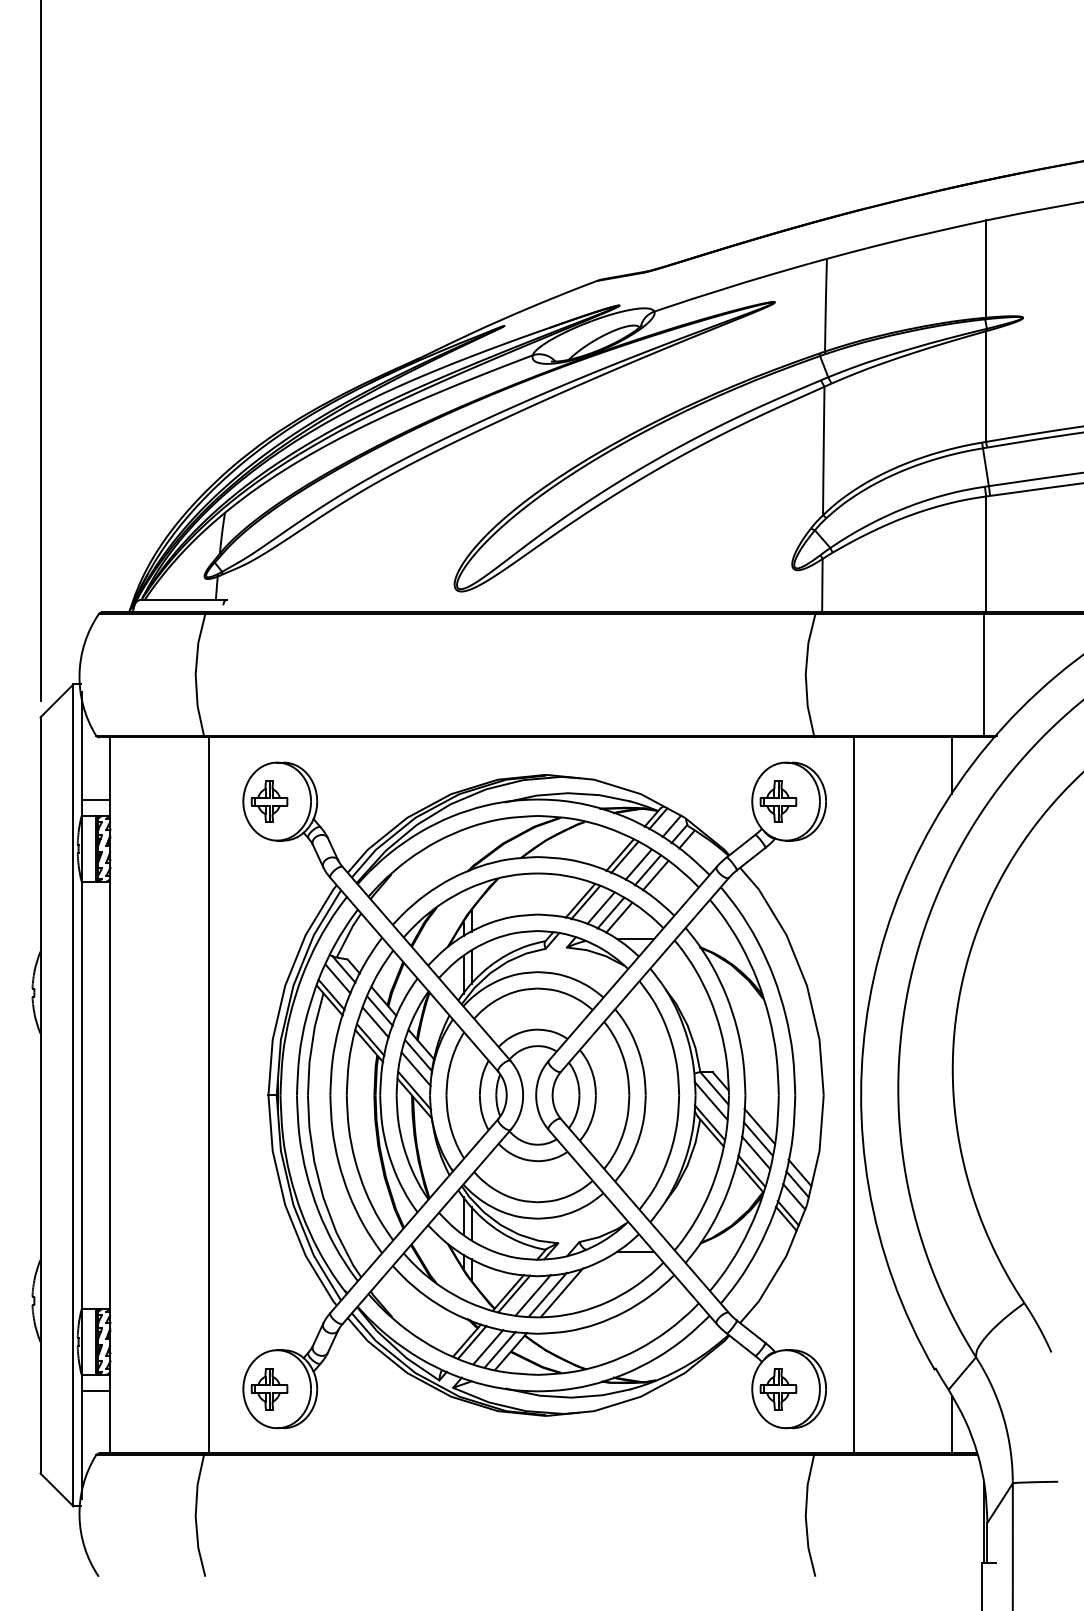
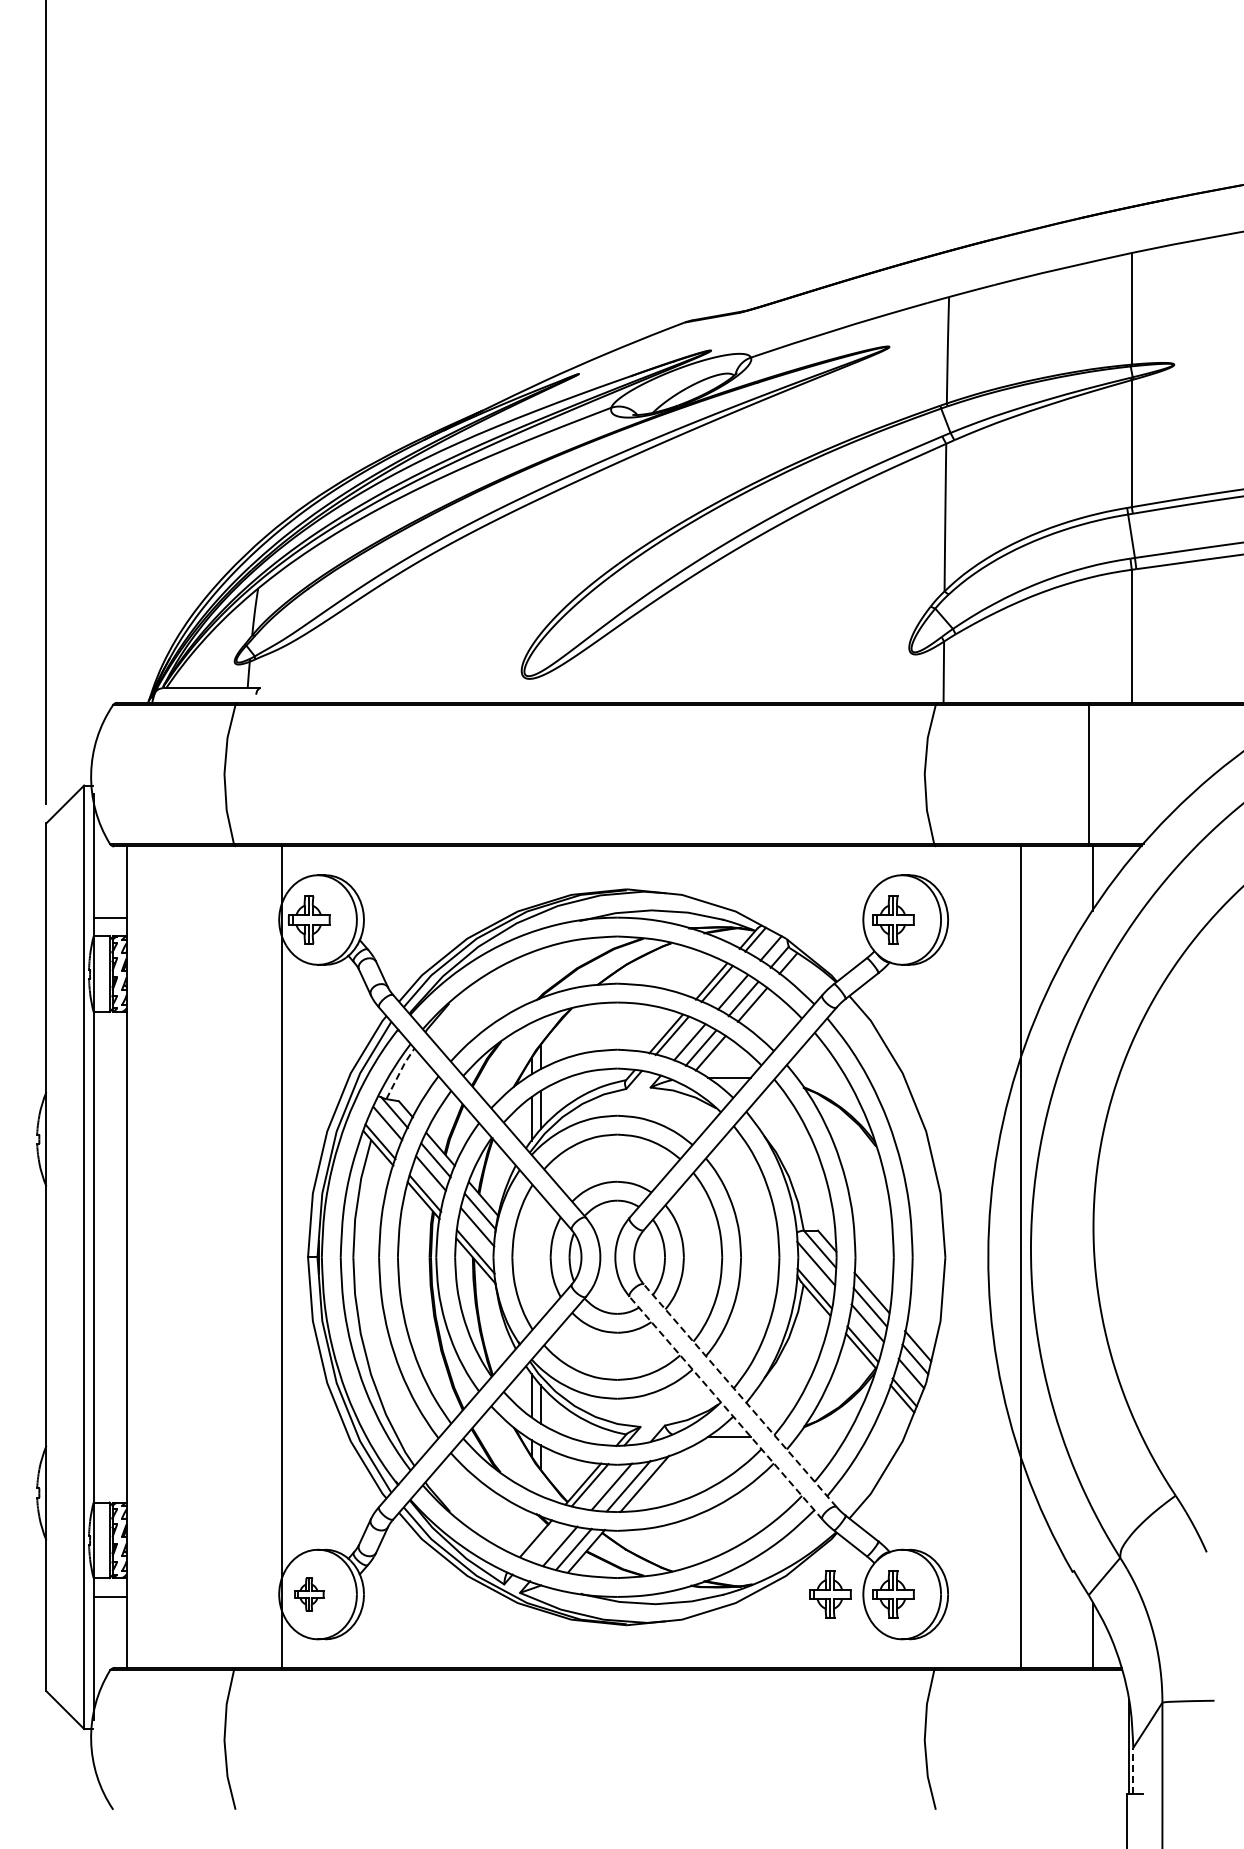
line: (983, 674) -> (1088, 774), moved
line: (349, 934) -> (400, 1072), solid -> dashed
line: (208, 1095) -> (281, 1257), moved
line: (853, 1095) -> (1020, 1257), moved
line: (644, 1215) -> (739, 1395), solid -> dashed
line: (632, 1226) -> (725, 1407), solid -> dashed
line: (472, 1342) -> (542, 1540), removed
part: (269, 1389) -> (309, 1594), size x0.7
part: (723, 1389) -> (830, 1594), added
line: (987, 1542) -> (1133, 1770), solid -> dashed

